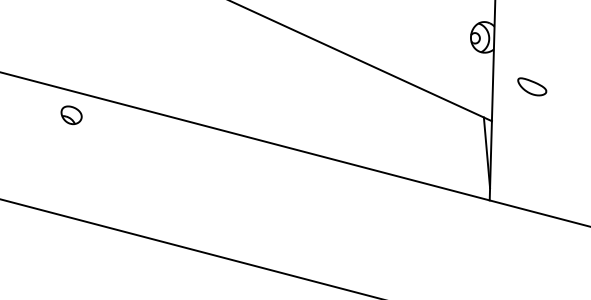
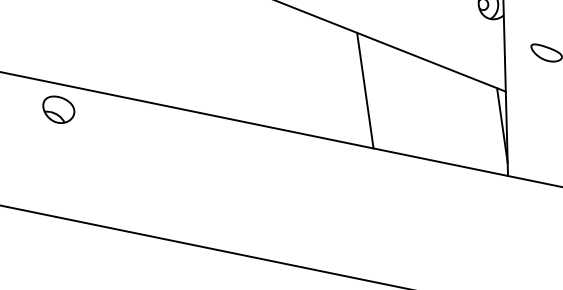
line: (359, 112) -> (364, 90), added
part: (71, 114) -> (58, 108), size x1.43

